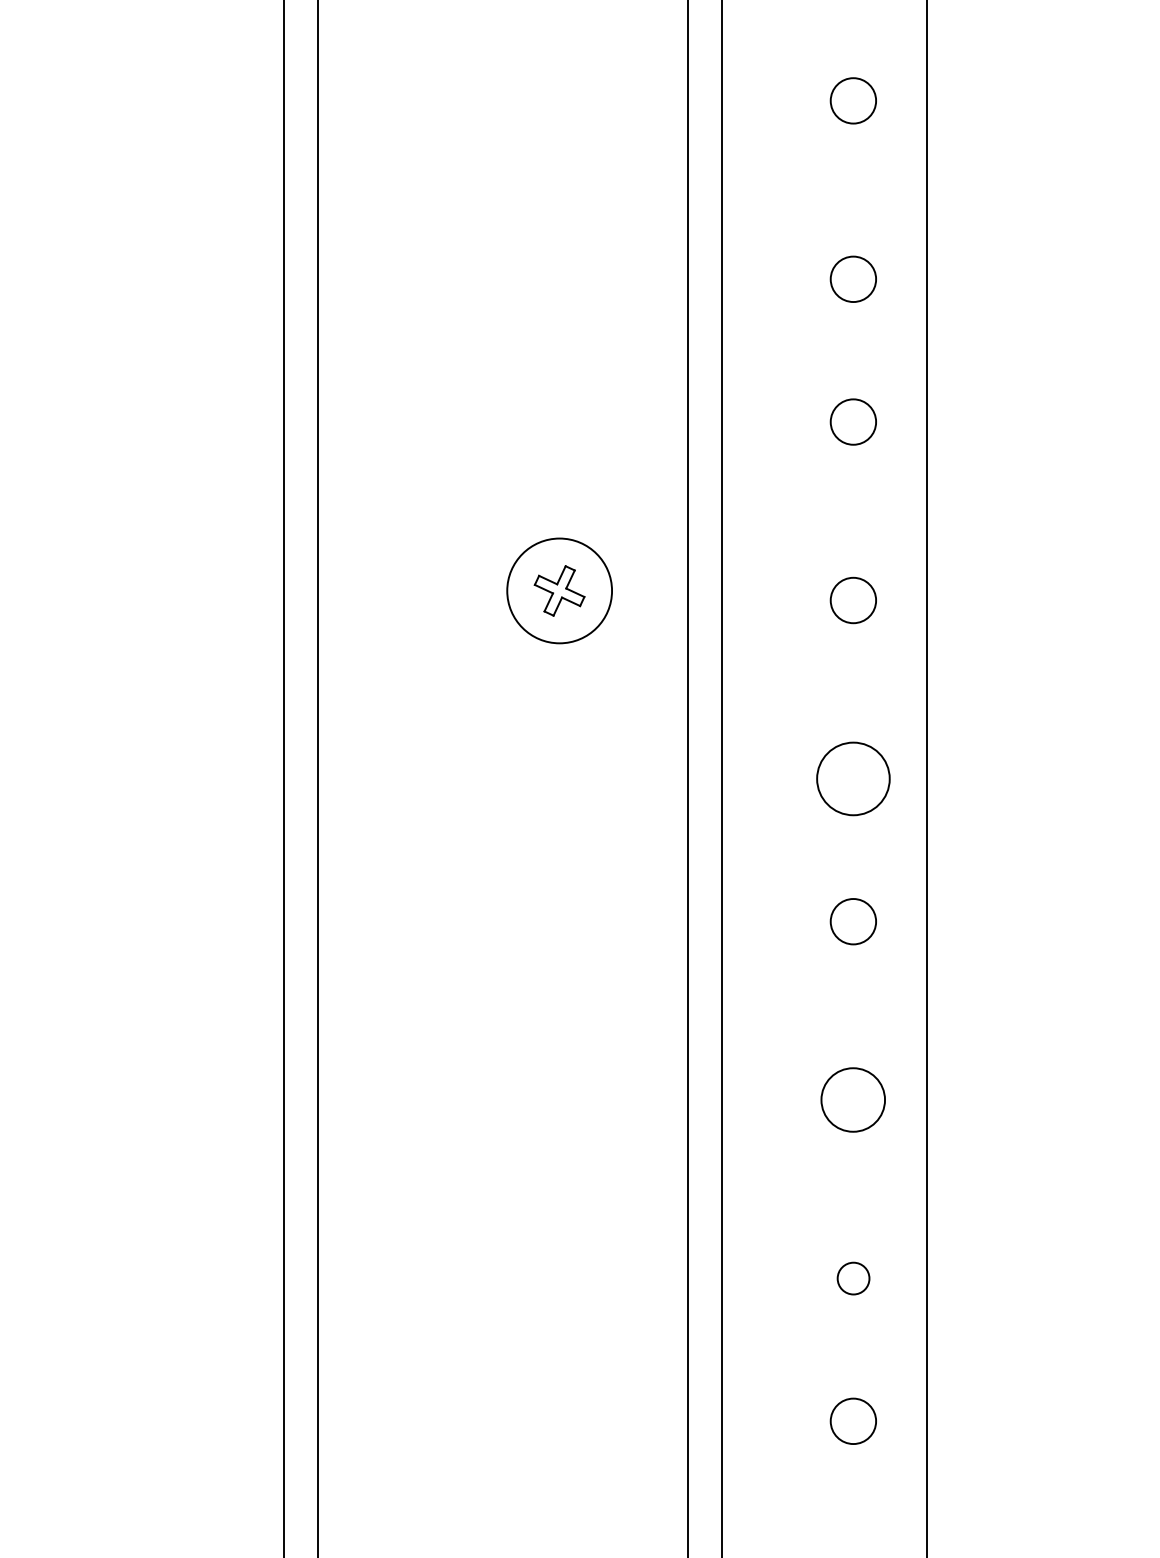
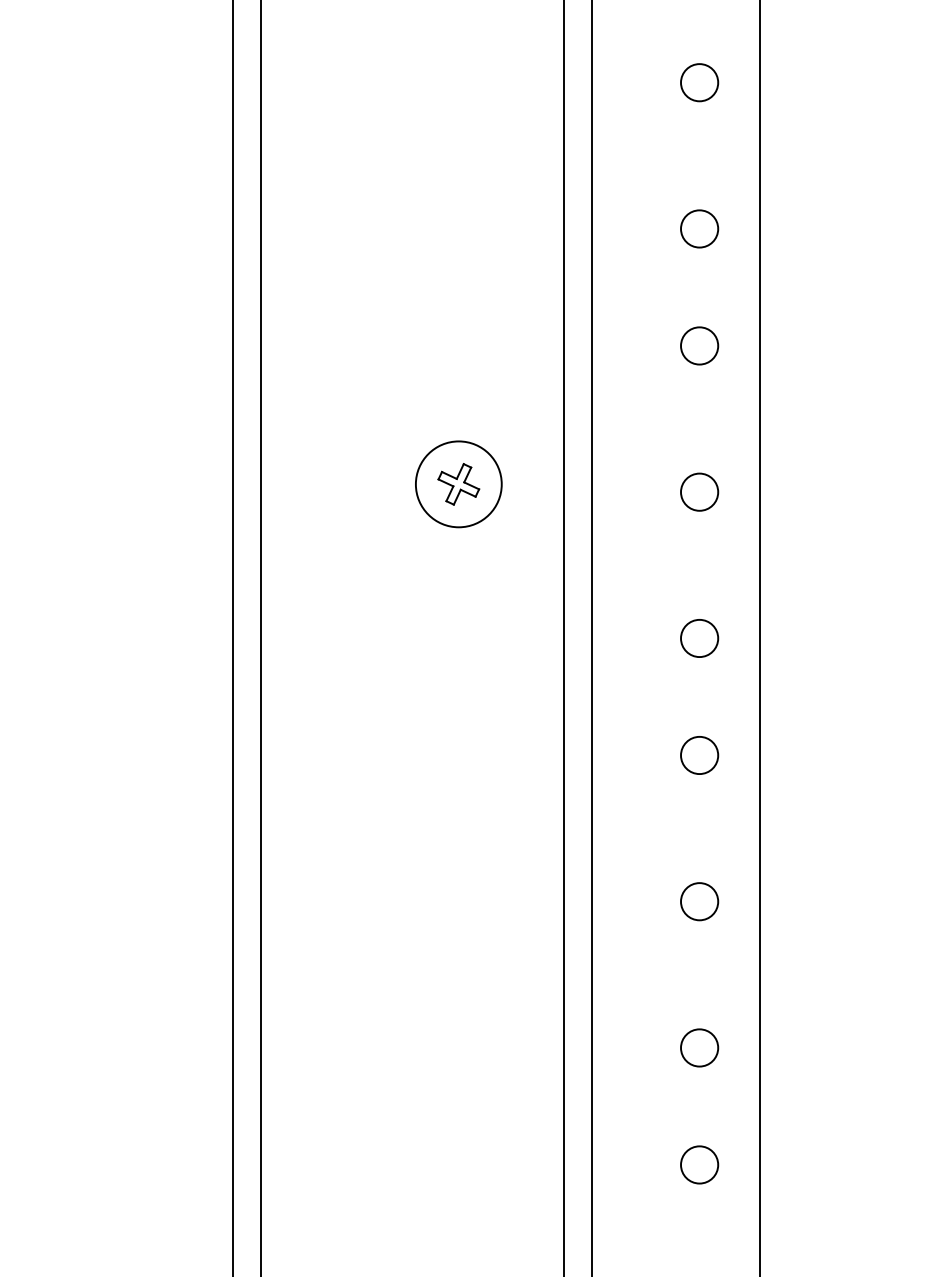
circle: (853, 779) -> (699, 638), size x0.62
circle: (853, 1099) -> (699, 901), size x0.71
circle: (853, 1278) -> (699, 1047), size x1.43

